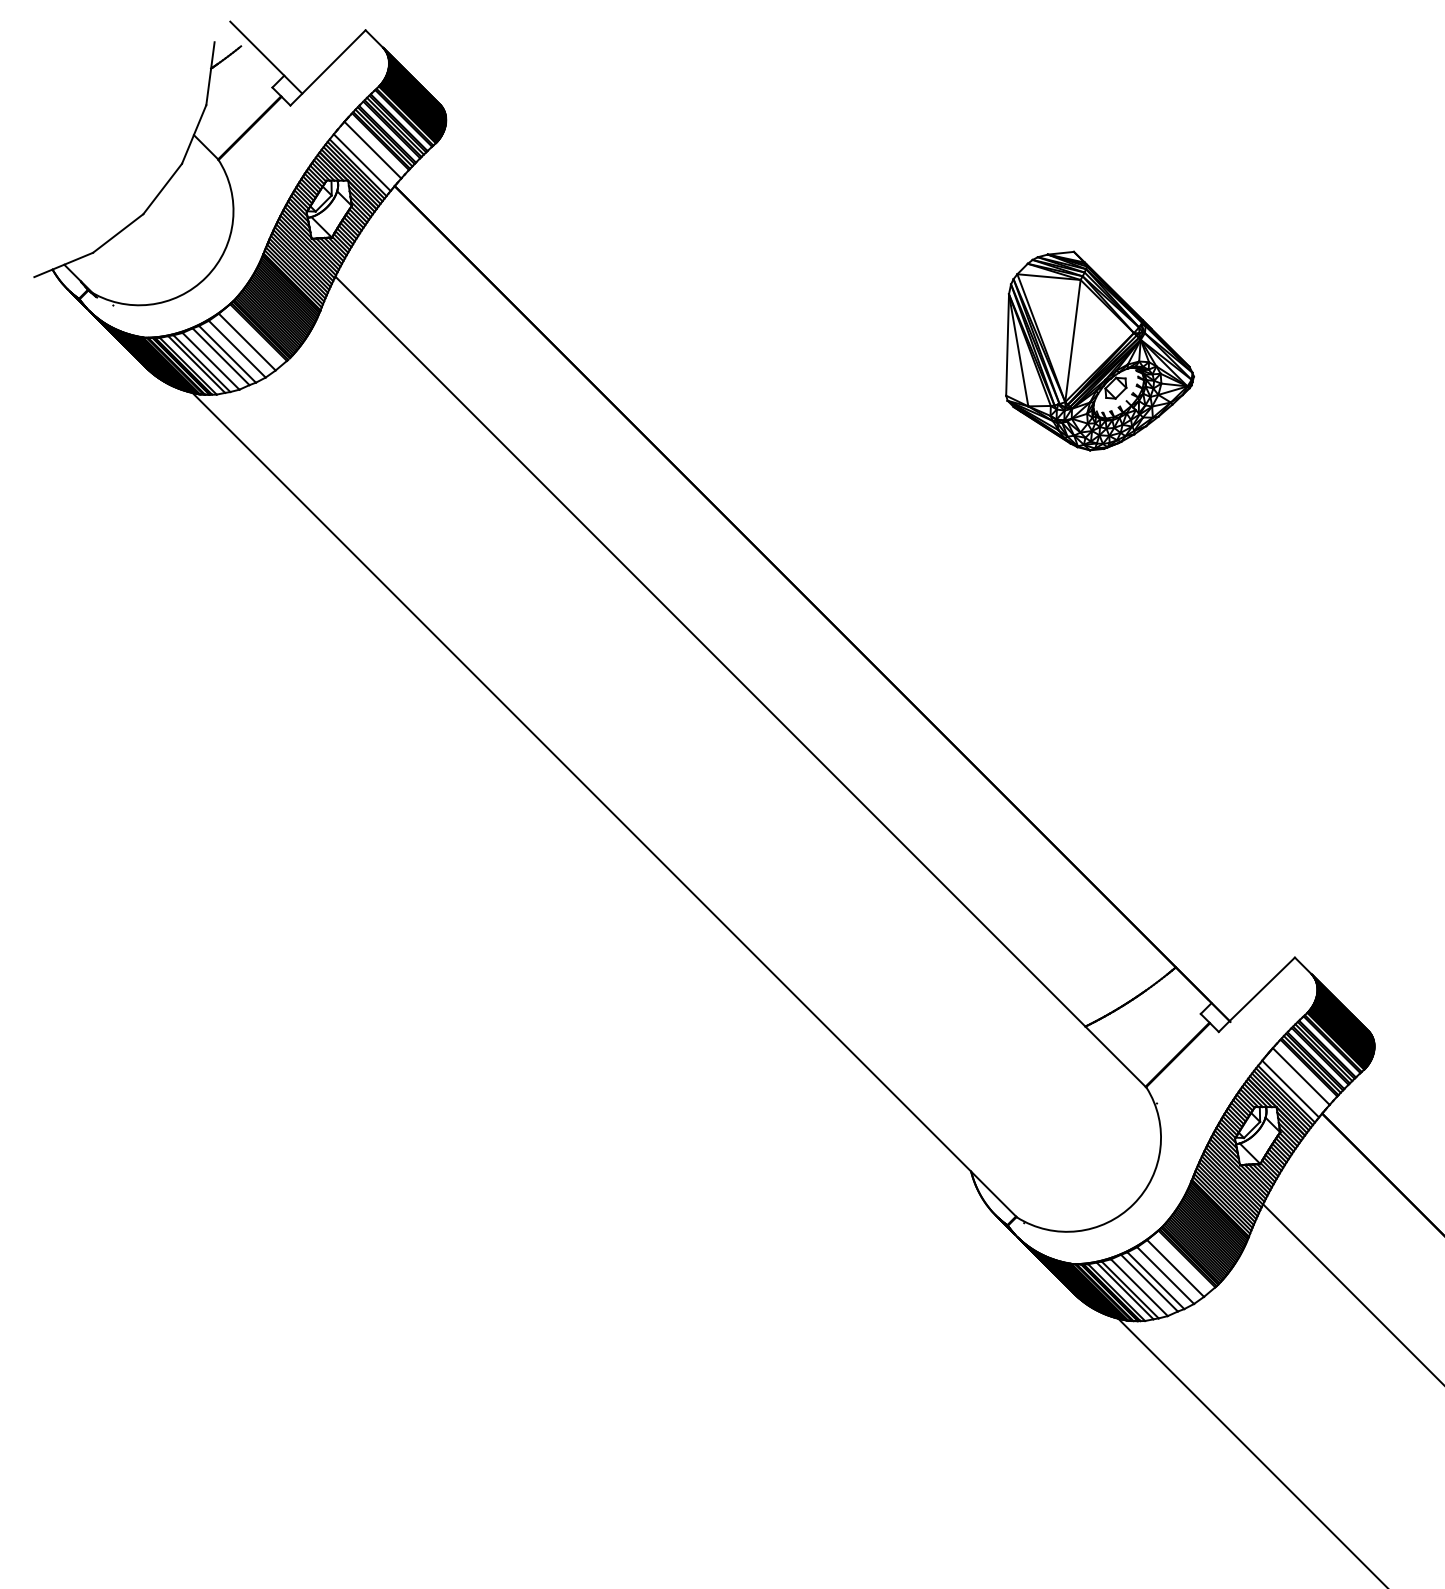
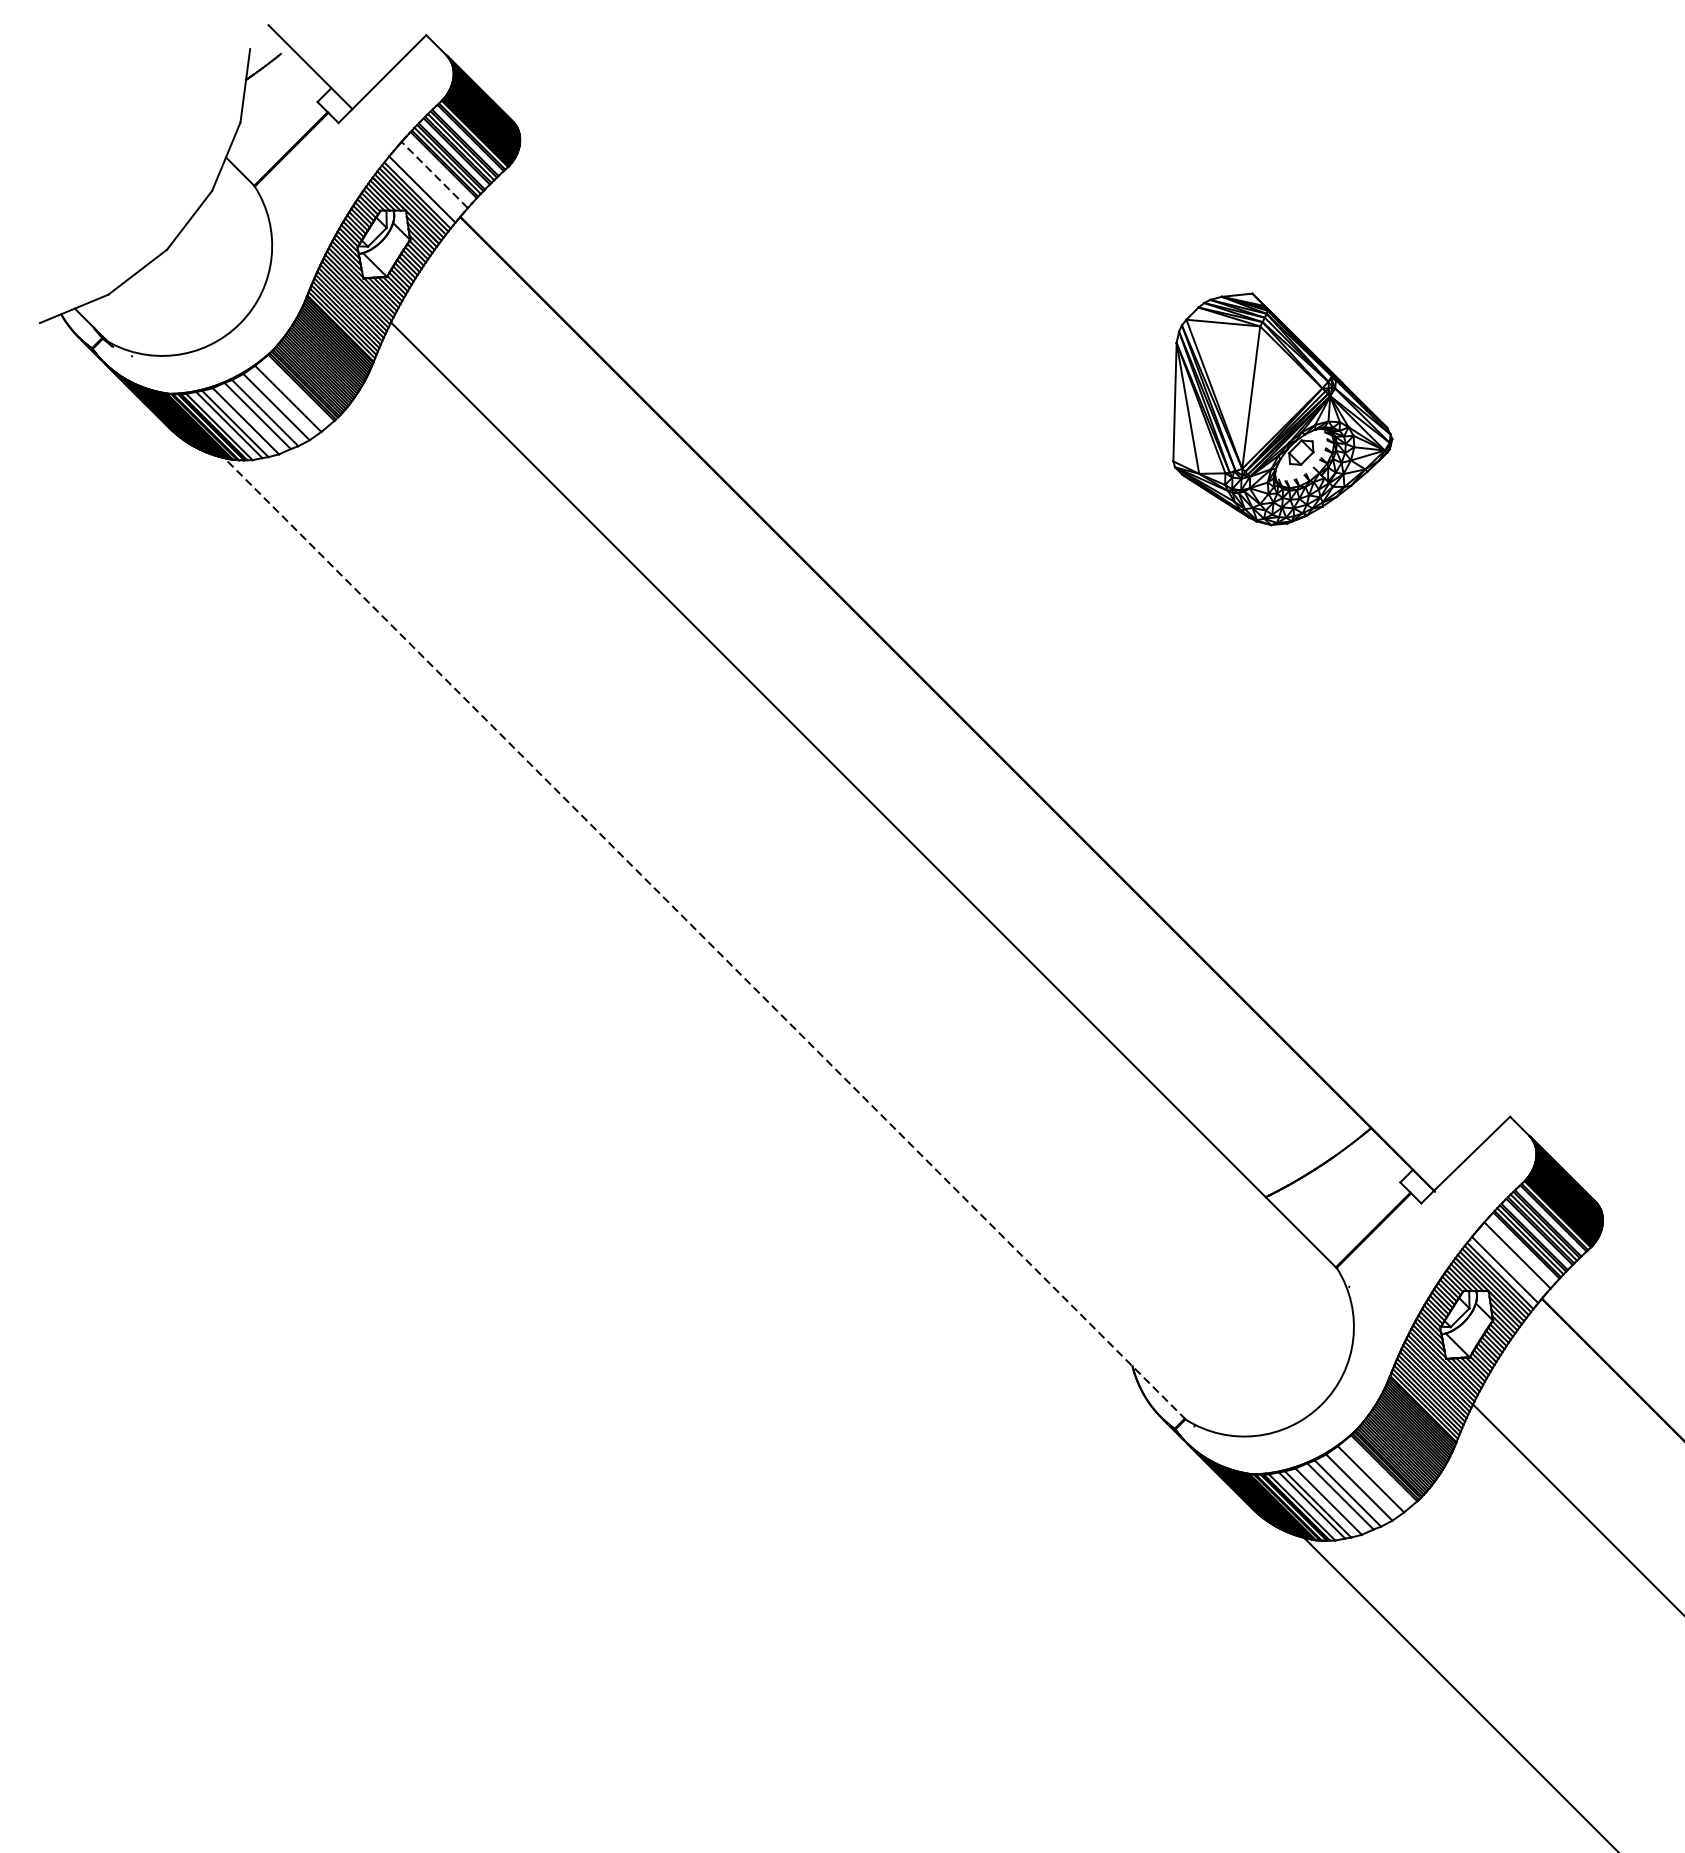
line: (372, 149) -> (434, 174), solid -> dashed
line: (604, 804) -> (704, 938), solid -> dashed

